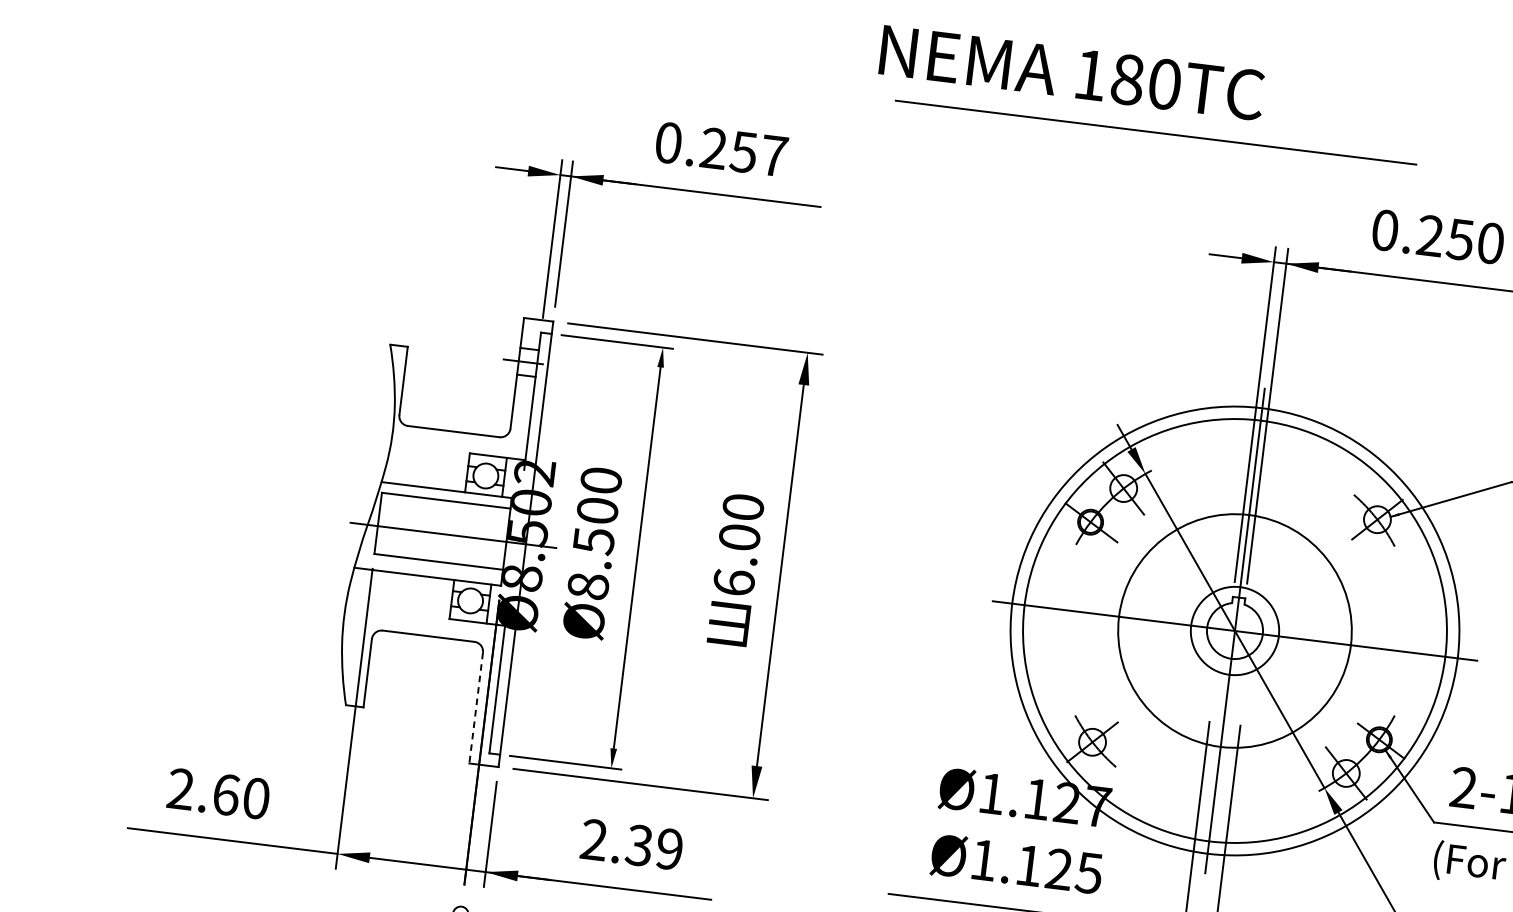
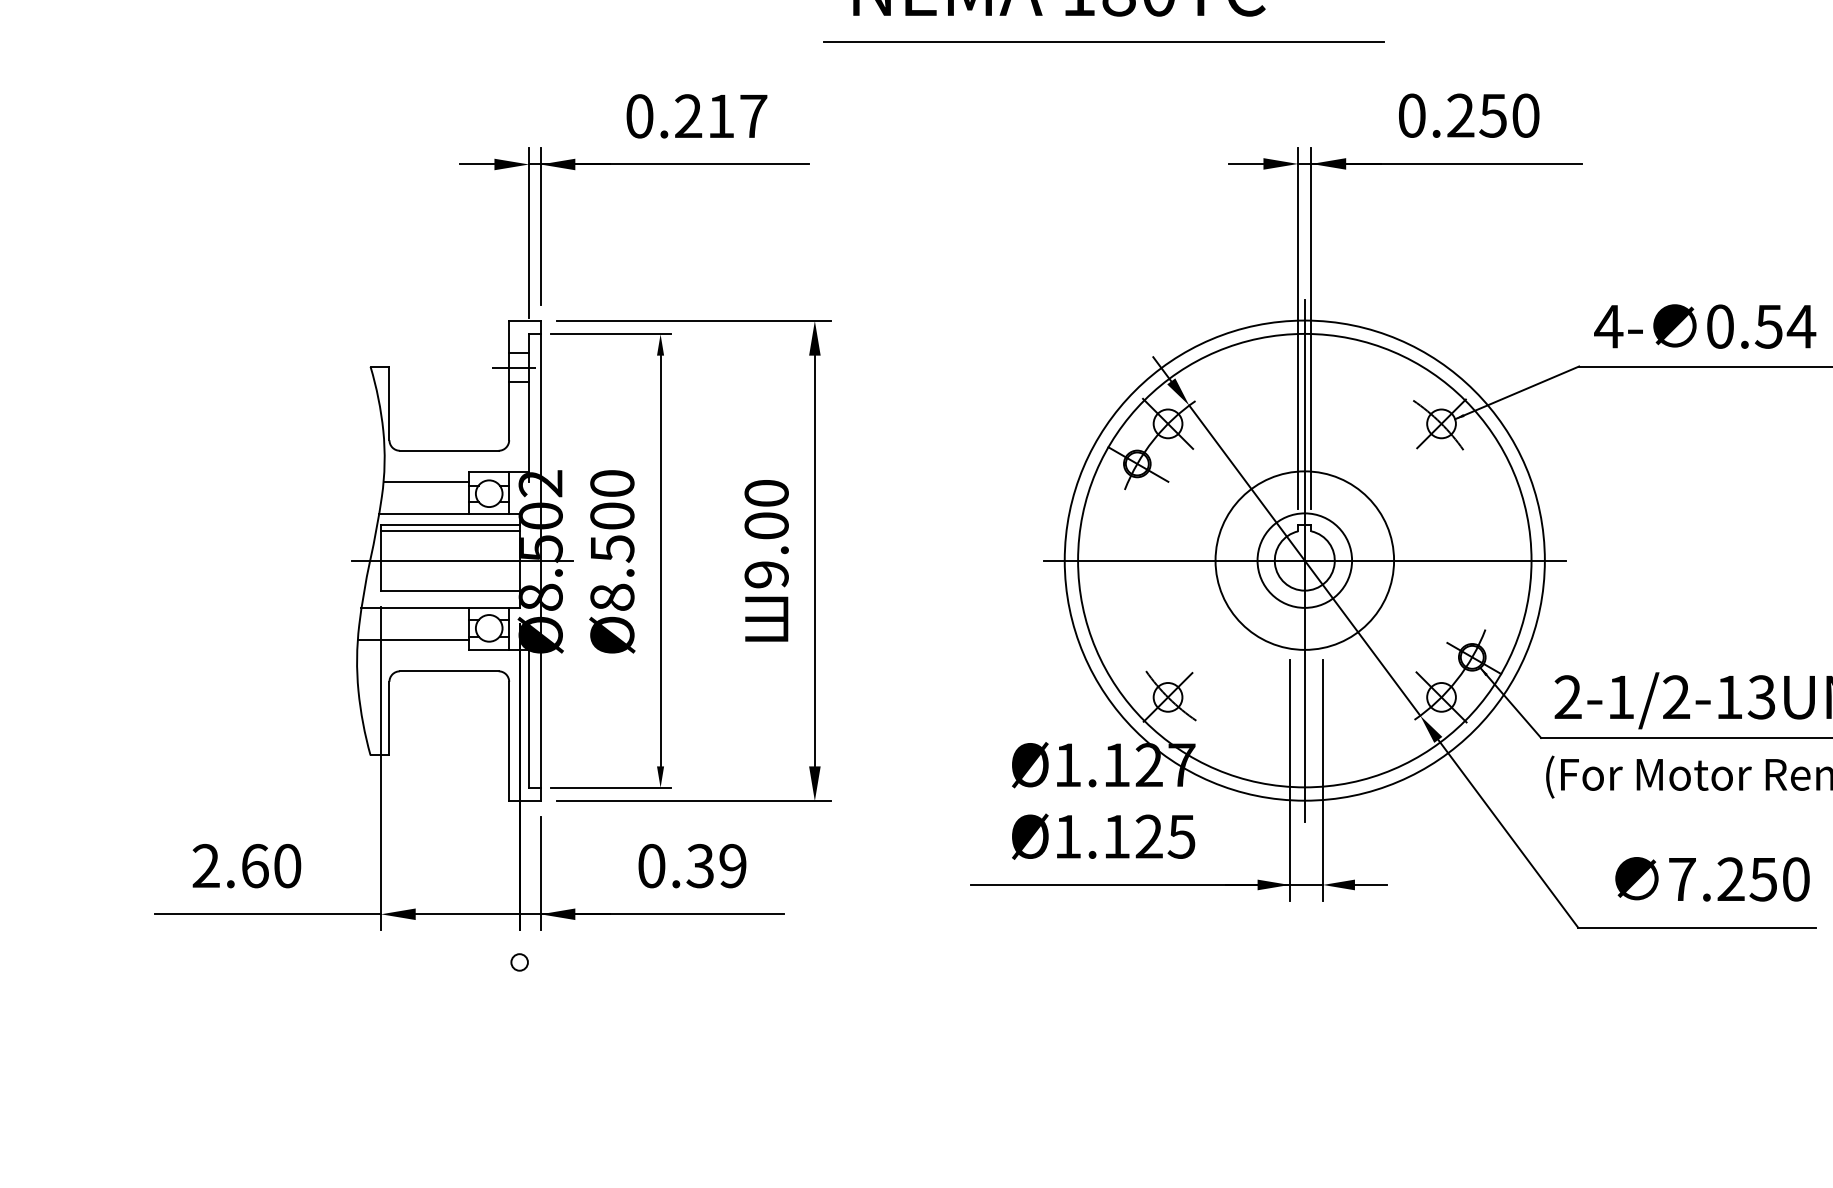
line: (1155, 132) -> (1103, 41), moved
text: (743, 152) -> (720, 116), 0.257 -> 0.217
line: (428, 458) -> (426, 482), added
line: (445, 506) -> (450, 531), added
text: (733, 582) -> (766, 574), 6.00 -> 9.00
line: (399, 602) -> (413, 639), added
circle: (1234, 630) -> (1304, 560), size x0.71
line: (476, 708) -> (509, 741), dashed -> solid
text: (593, 840) -> (651, 866), 2.39 -> 0.39

